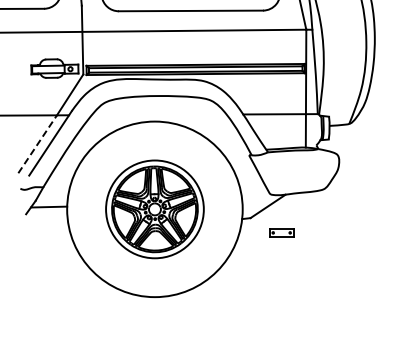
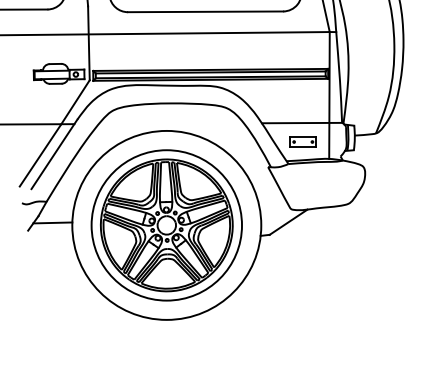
line: (37, 144) -> (40, 155), dashed -> solid
part: (154, 209) -> (166, 225), size x1.43
part: (281, 232) -> (303, 141), moved

